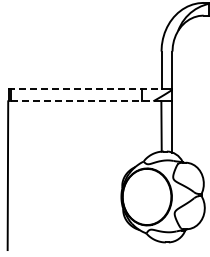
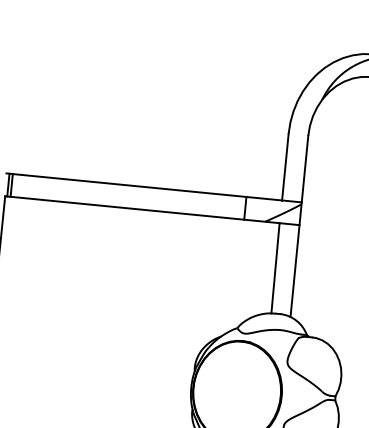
line: (84, 88) -> (144, 186), dashed -> solid
line: (84, 101) -> (141, 210), dashed -> solid

